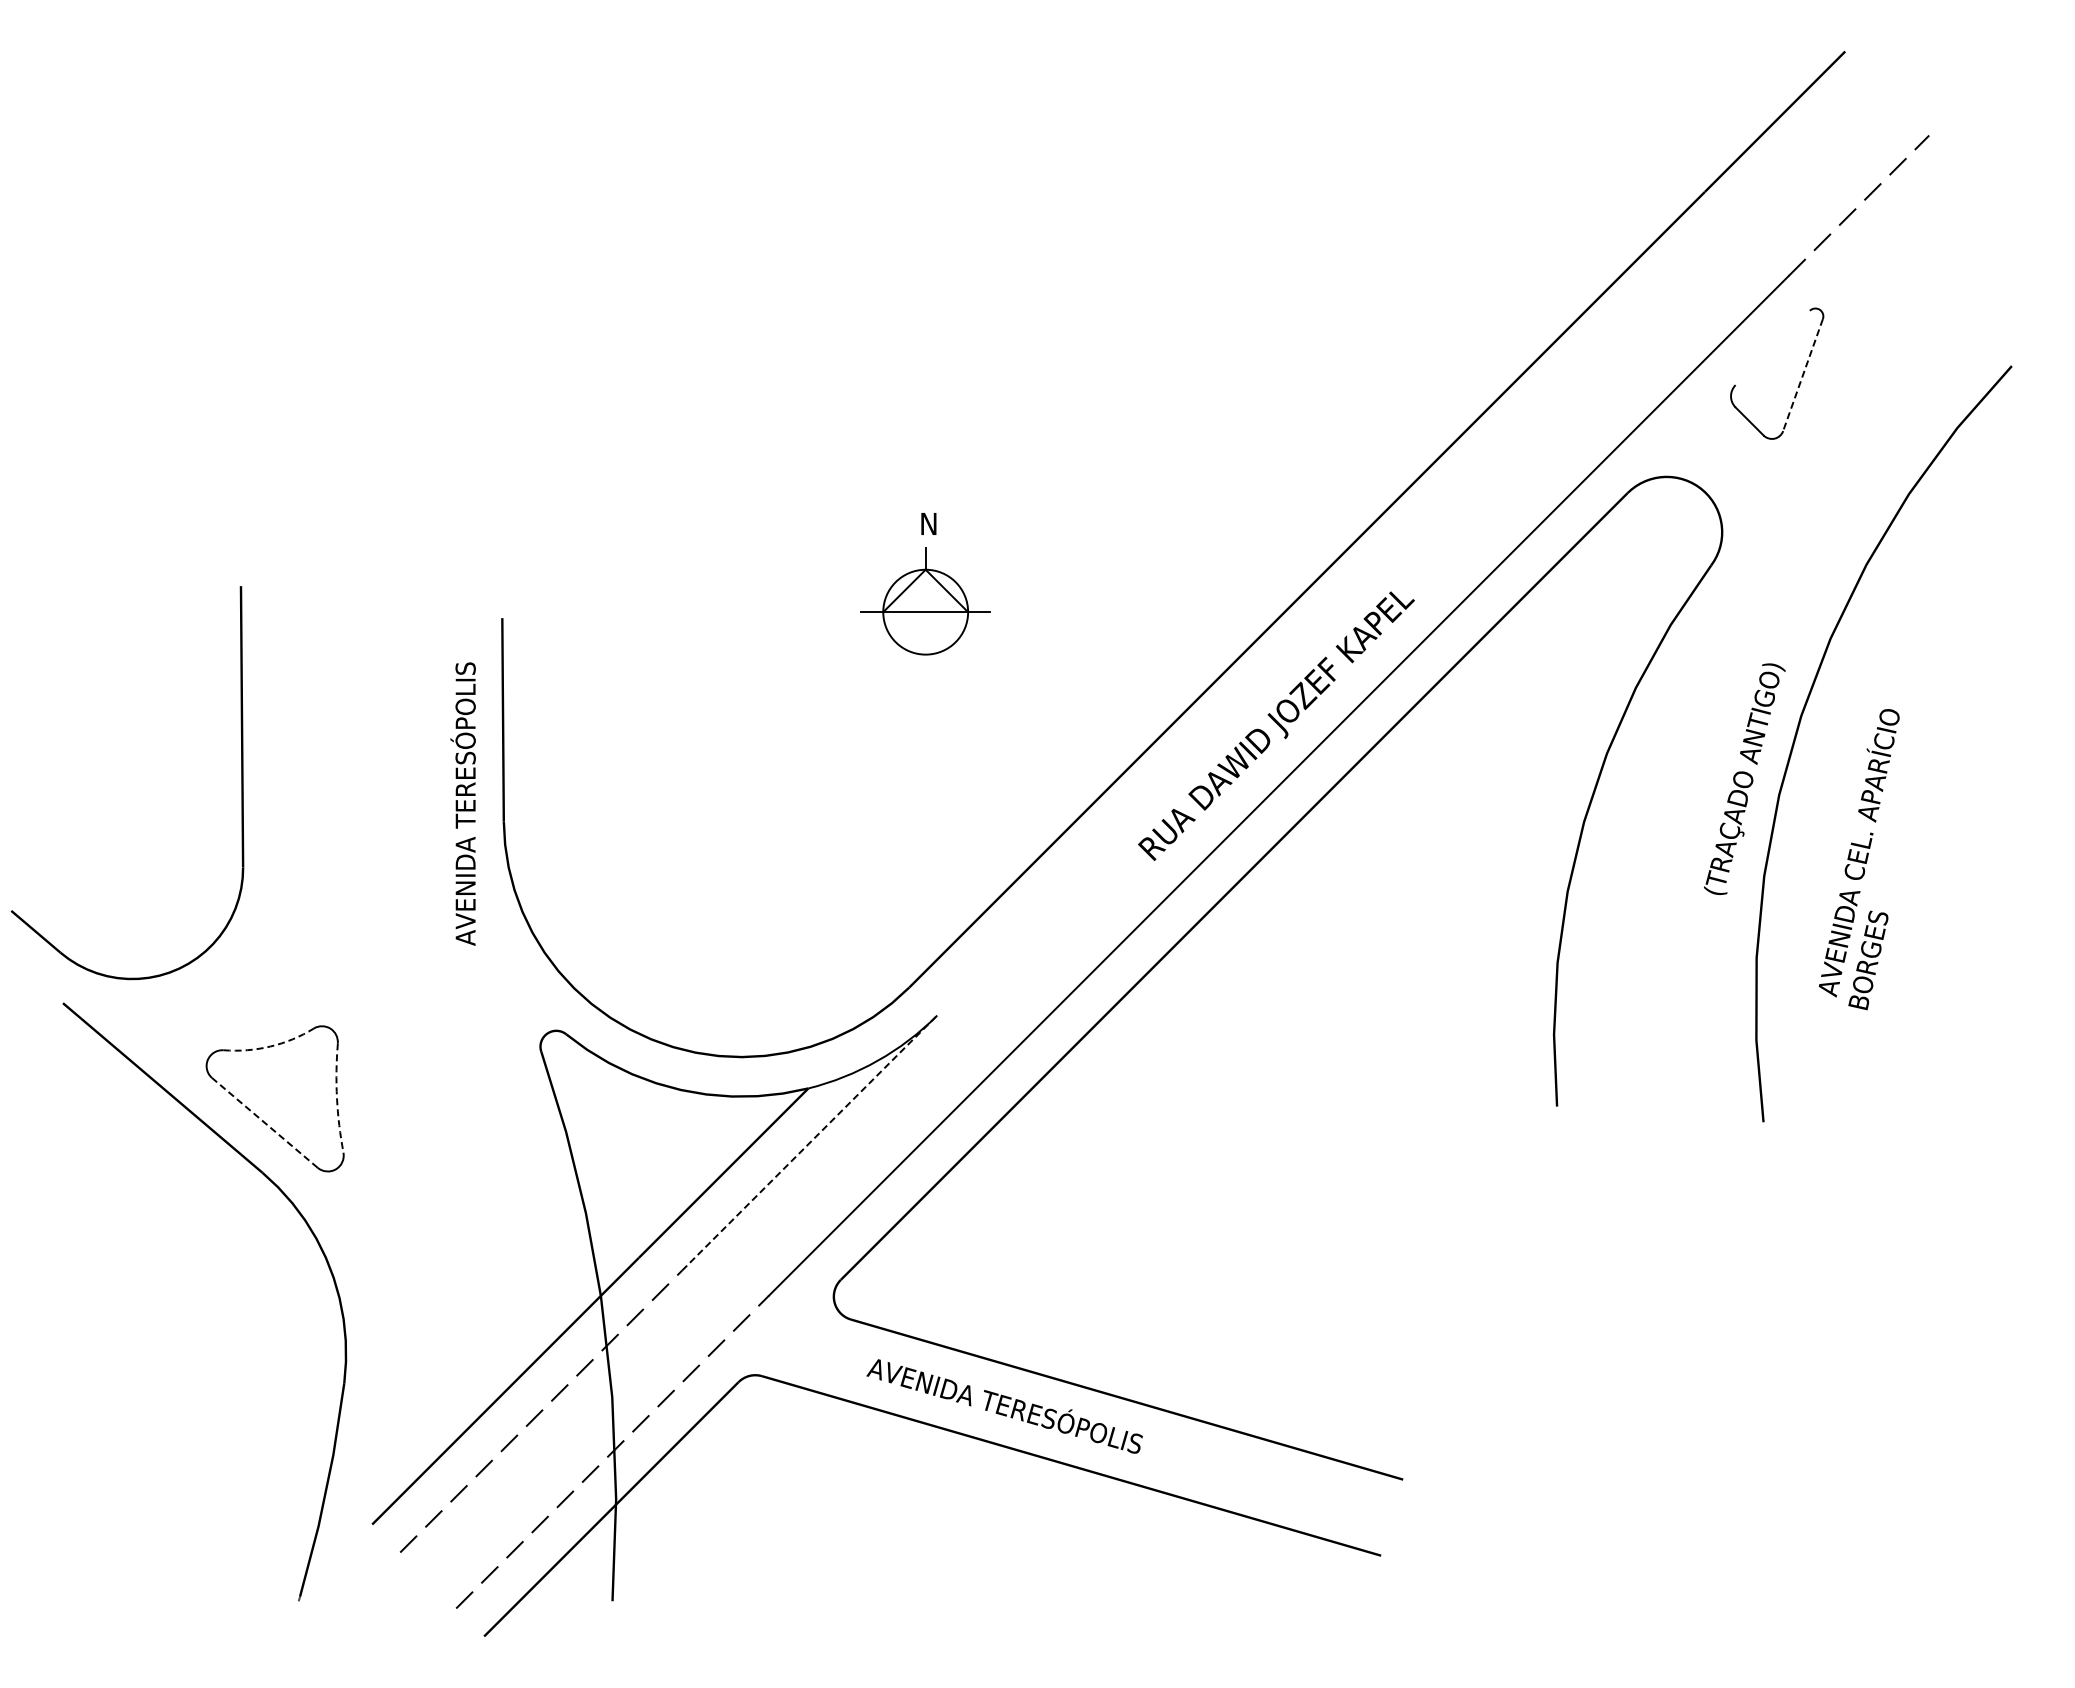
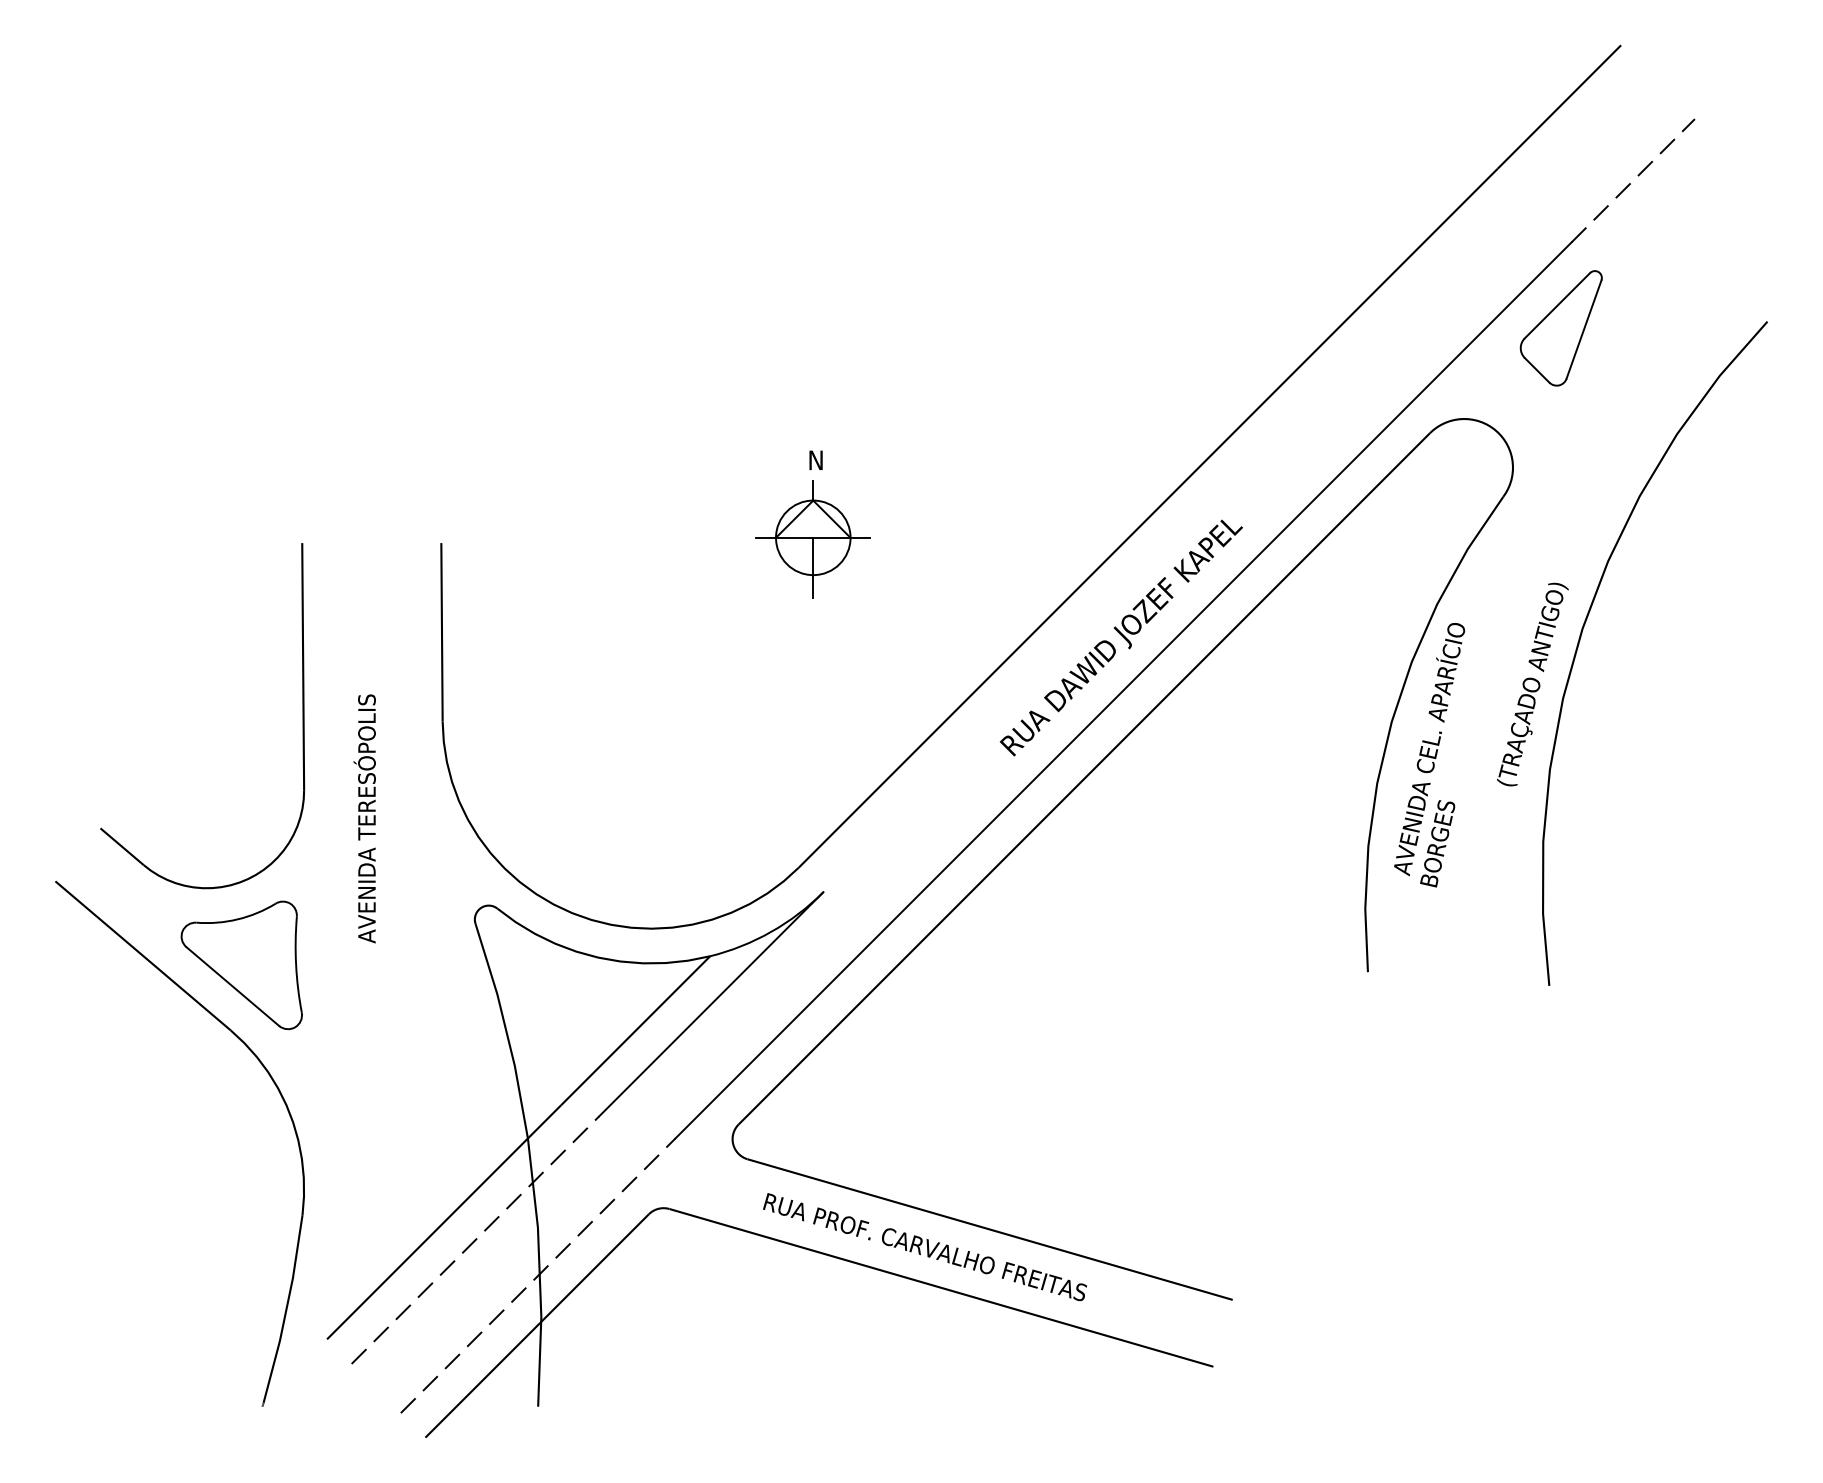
line: (1772, 347) -> (1557, 305), added
line: (1802, 375) -> (1583, 329), dashed -> solid
line: (925, 646) -> (813, 567), added
curve: (241, 783) -> (302, 716), moved
text: (462, 803) -> (364, 818), moved
text: (1858, 859) -> (1428, 755), moved
arc: (270, 1046) -> (237, 919), dashed -> solid
arc: (336, 1098) -> (295, 965), dashed -> solid
line: (264, 1122) -> (232, 986), dashed -> solid
line: (810, 1142) -> (712, 1003), dashed -> solid
text: (1051, 1419) -> (923, 1247), AVENIDA TERESÓPOLIS -> RUA PROF. CARVALHO FREITAS

